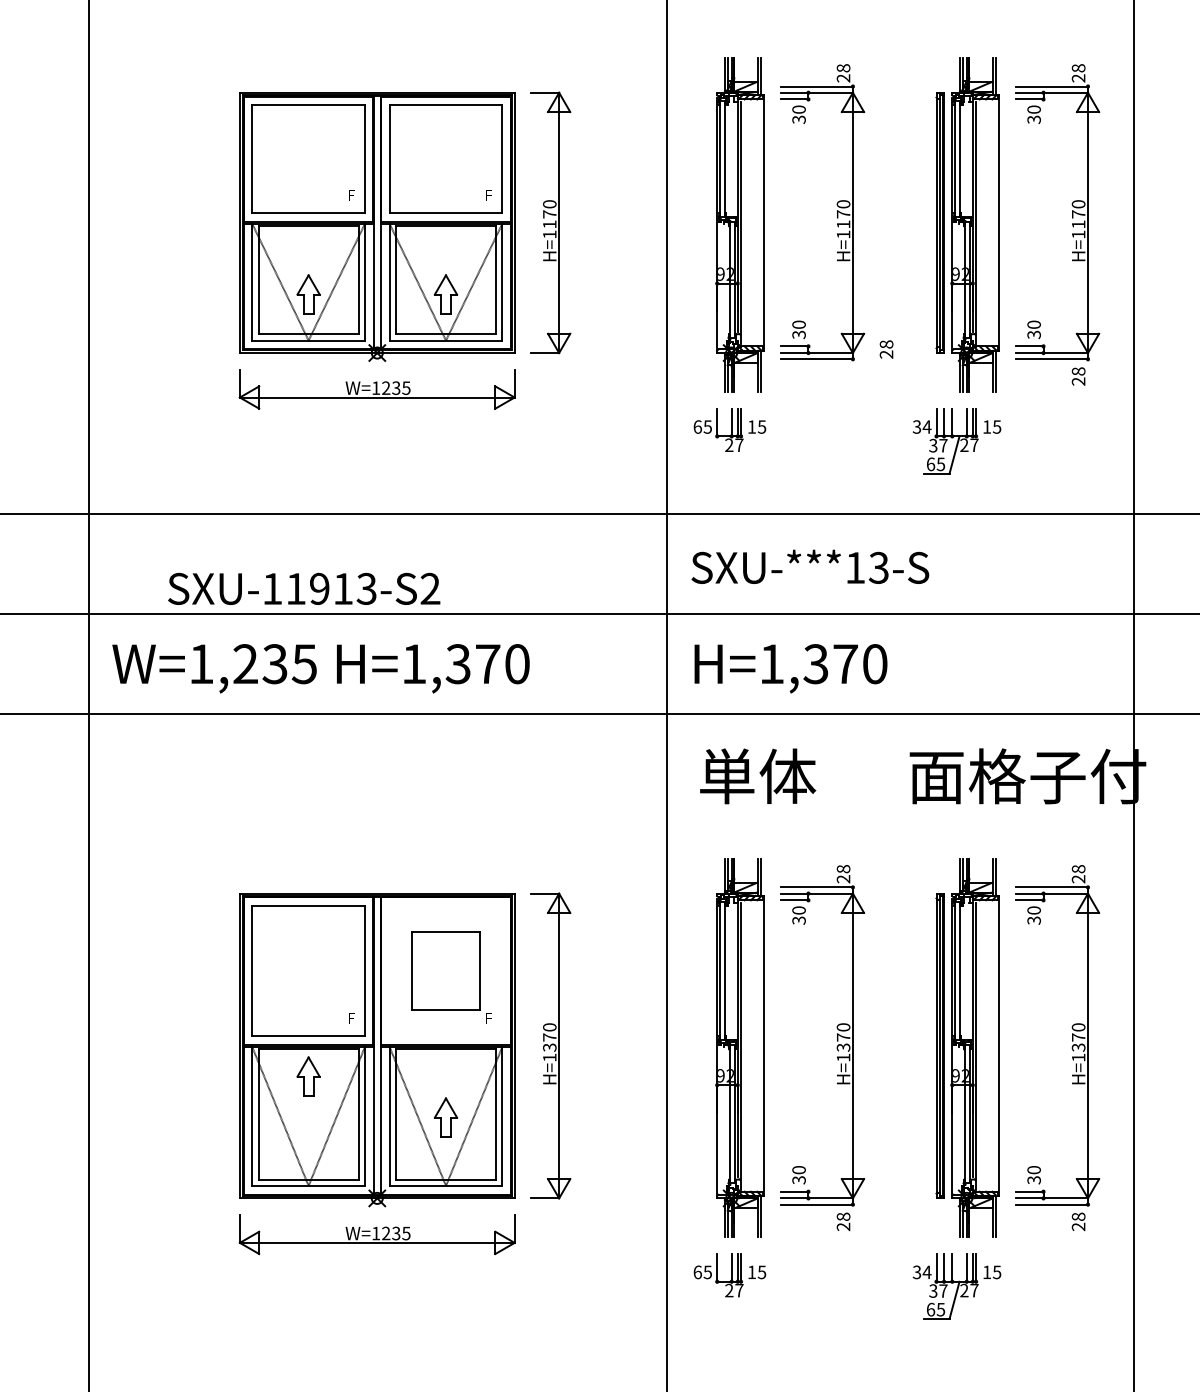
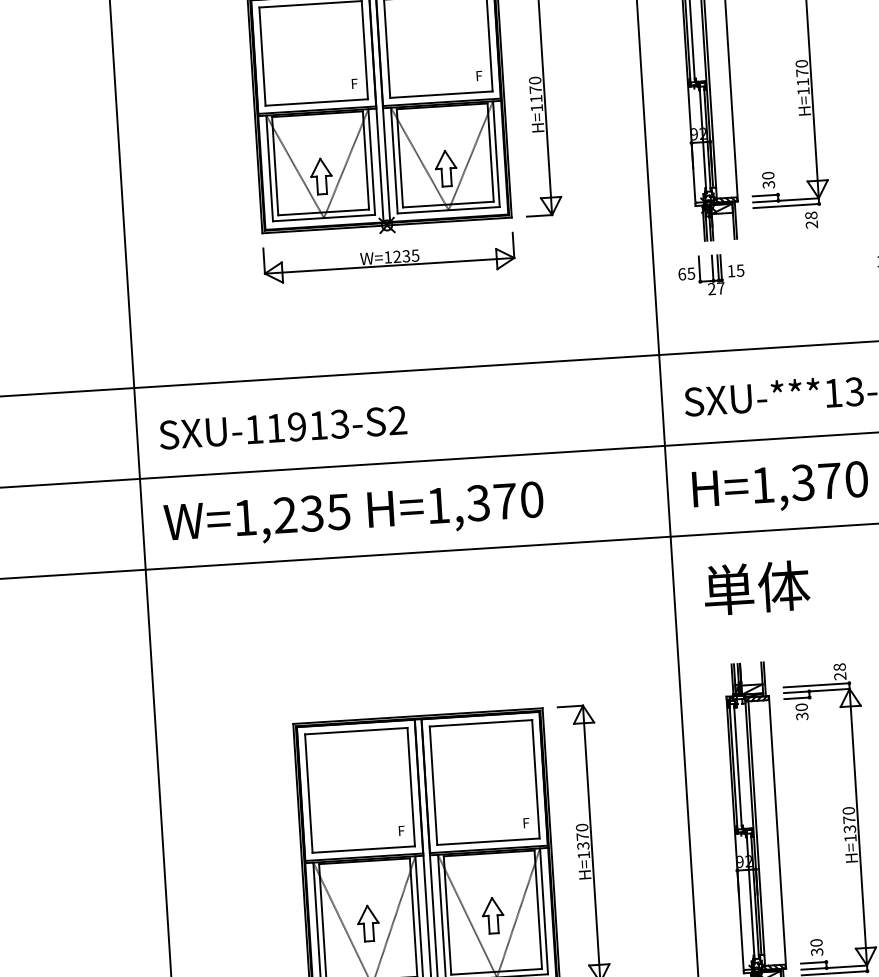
text: (886, 349) -> (811, 220), moved
text: (304, 588) -> (283, 427), moved
part: (445, 970) -> (484, 781), size x1.67
part: (308, 1076) -> (368, 923), moved

